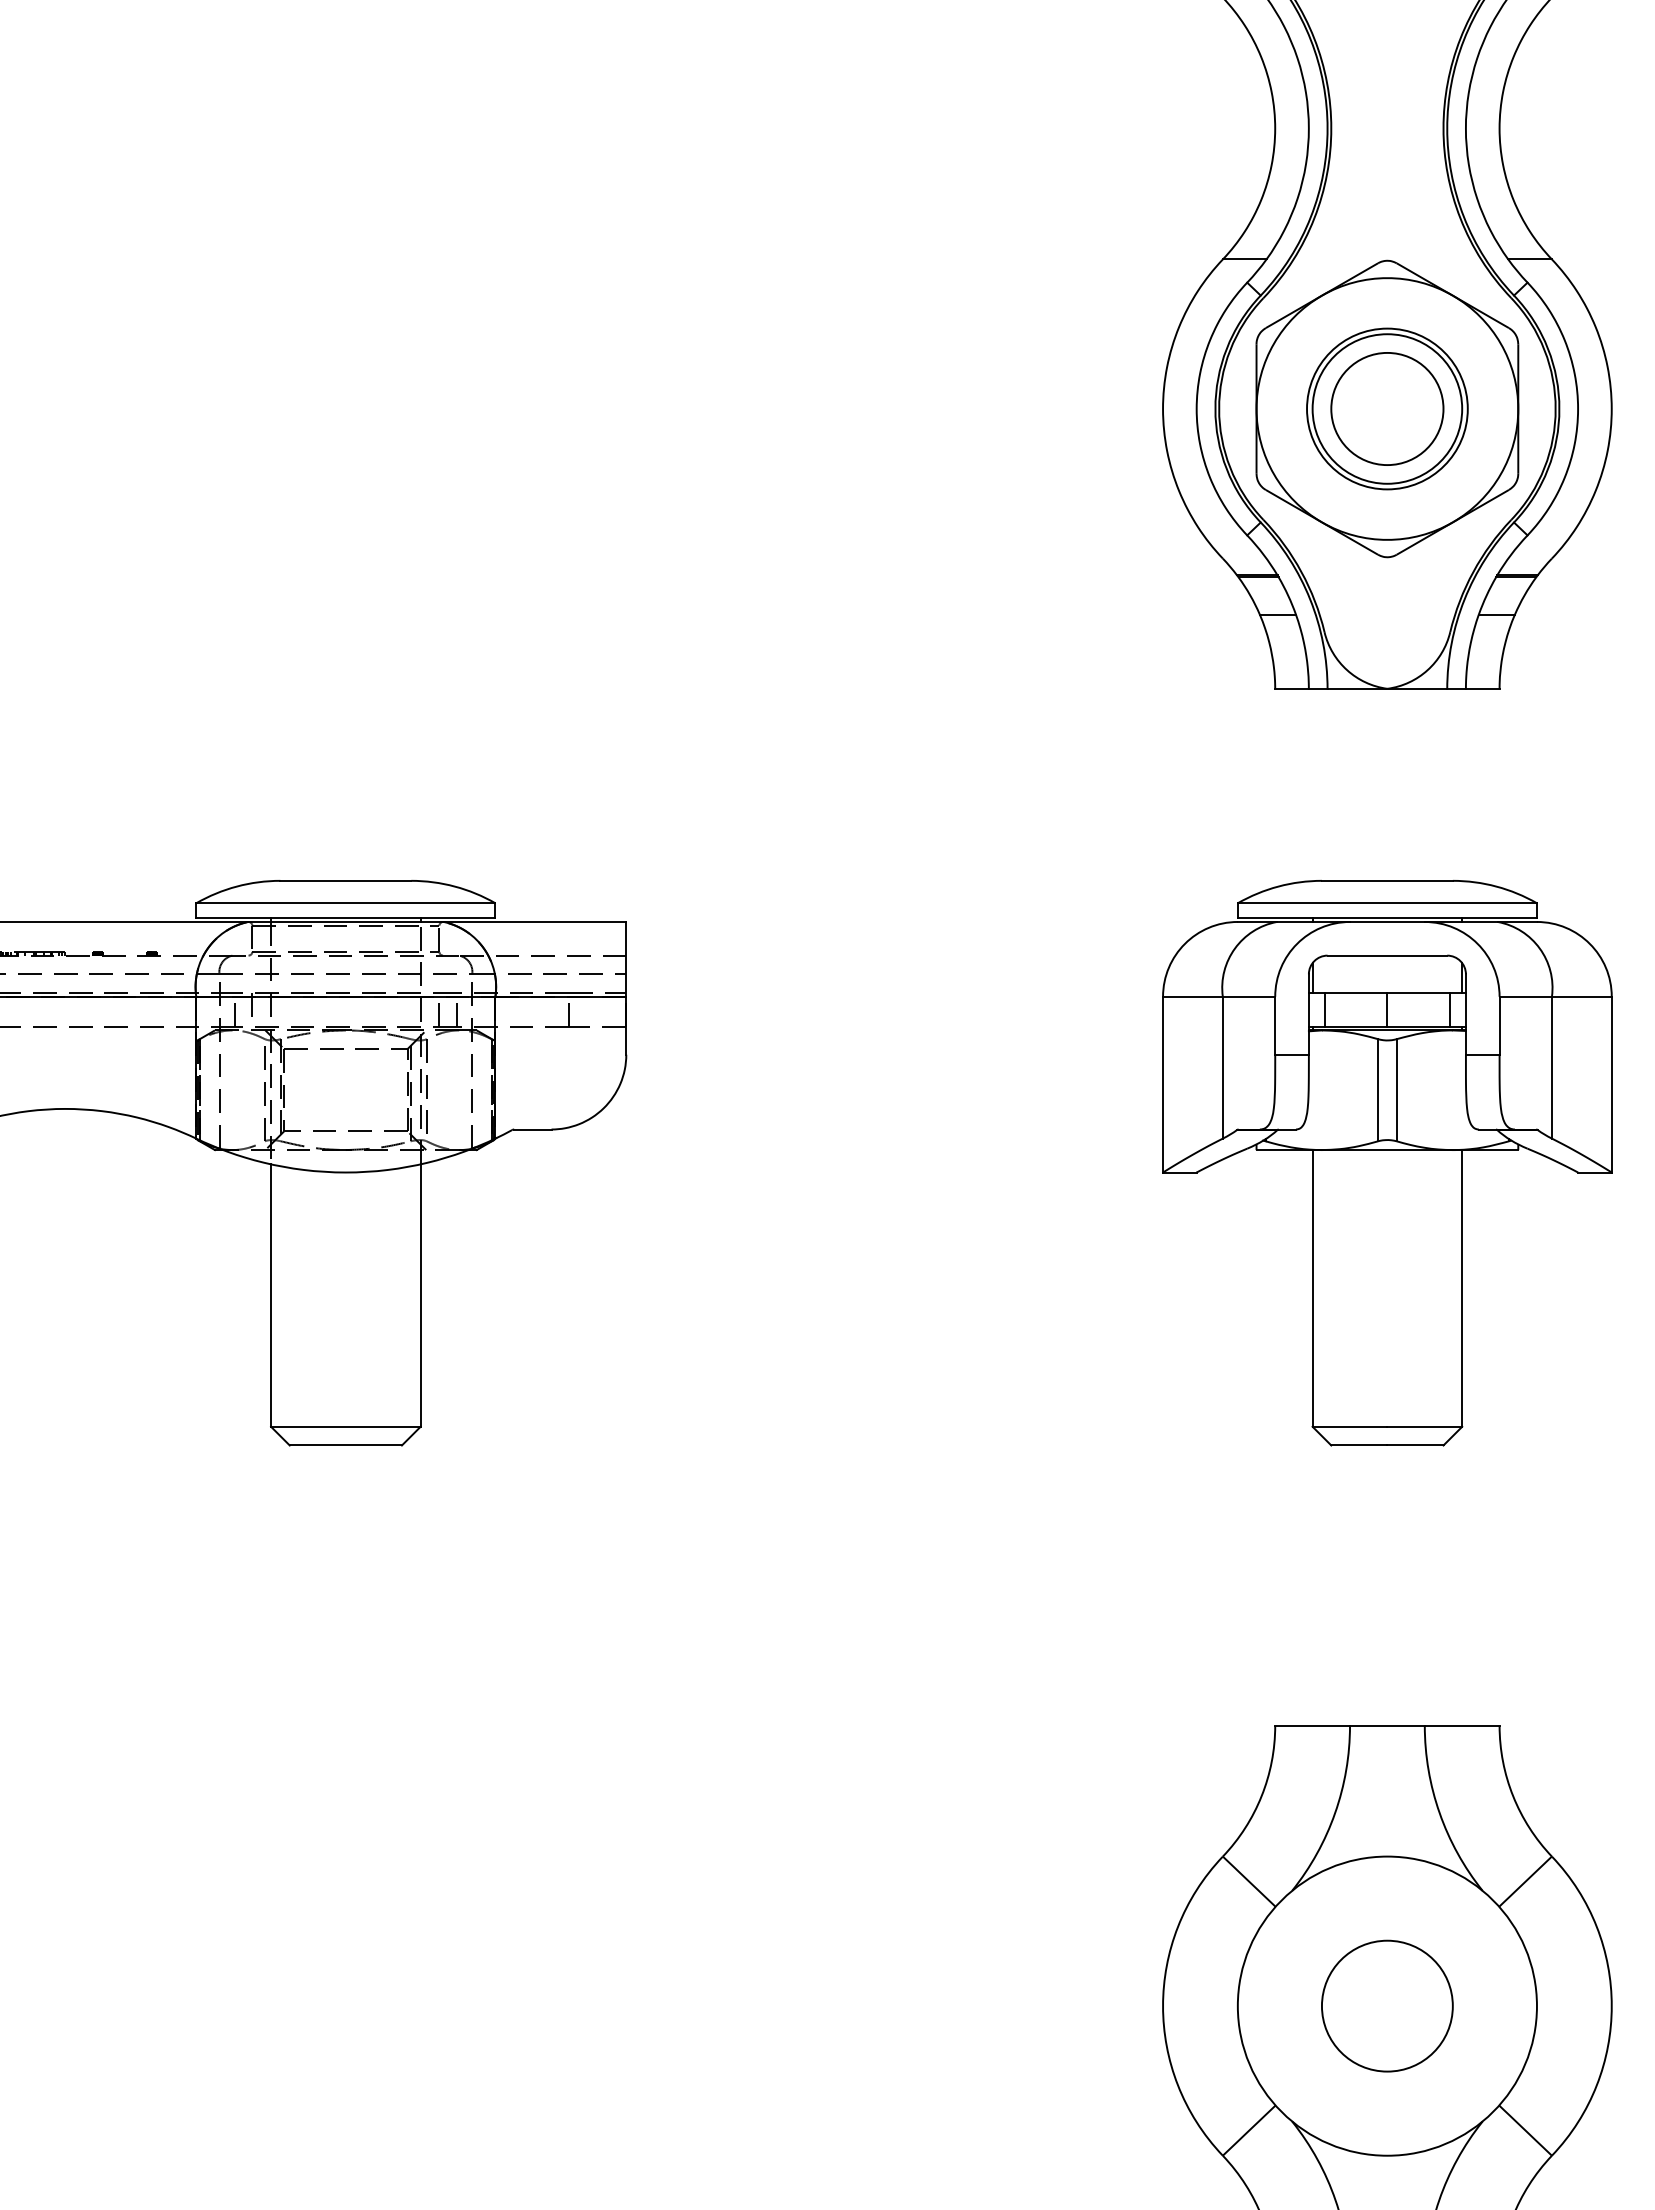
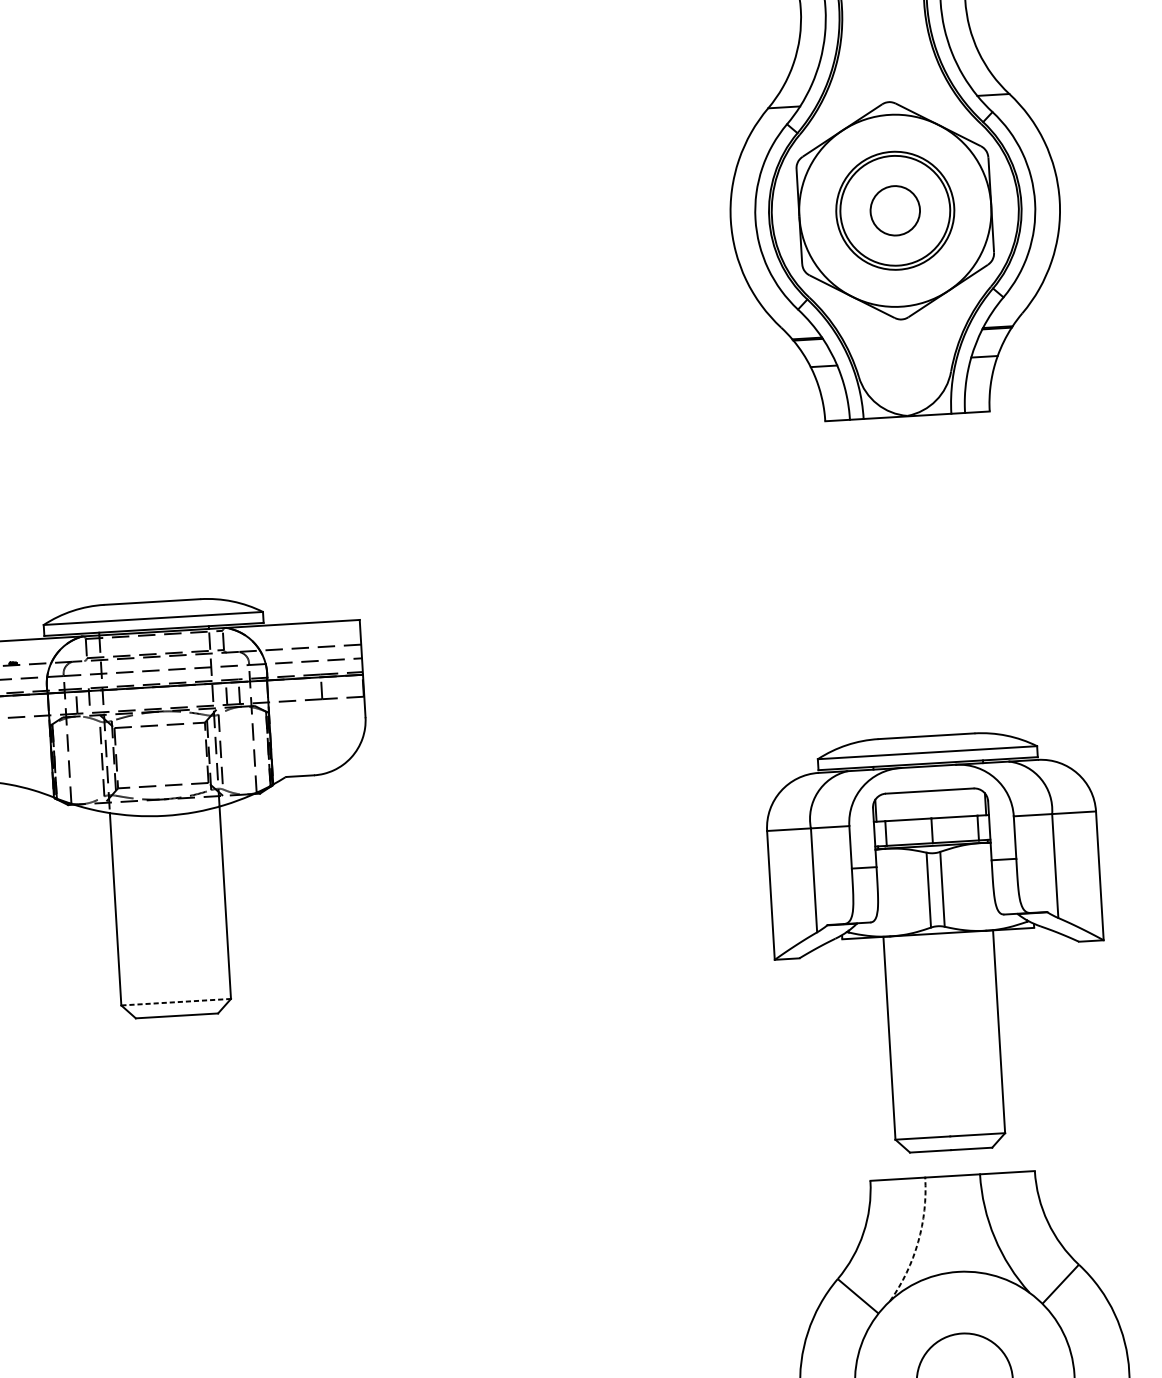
circle: (1387, 408) -> (895, 210), size x0.6
part: (1387, 1163) -> (938, 943), moved
line: (345, 1426) -> (175, 1002), solid -> dashed
arc: (1335, 1813) -> (918, 1242), solid -> dashed

